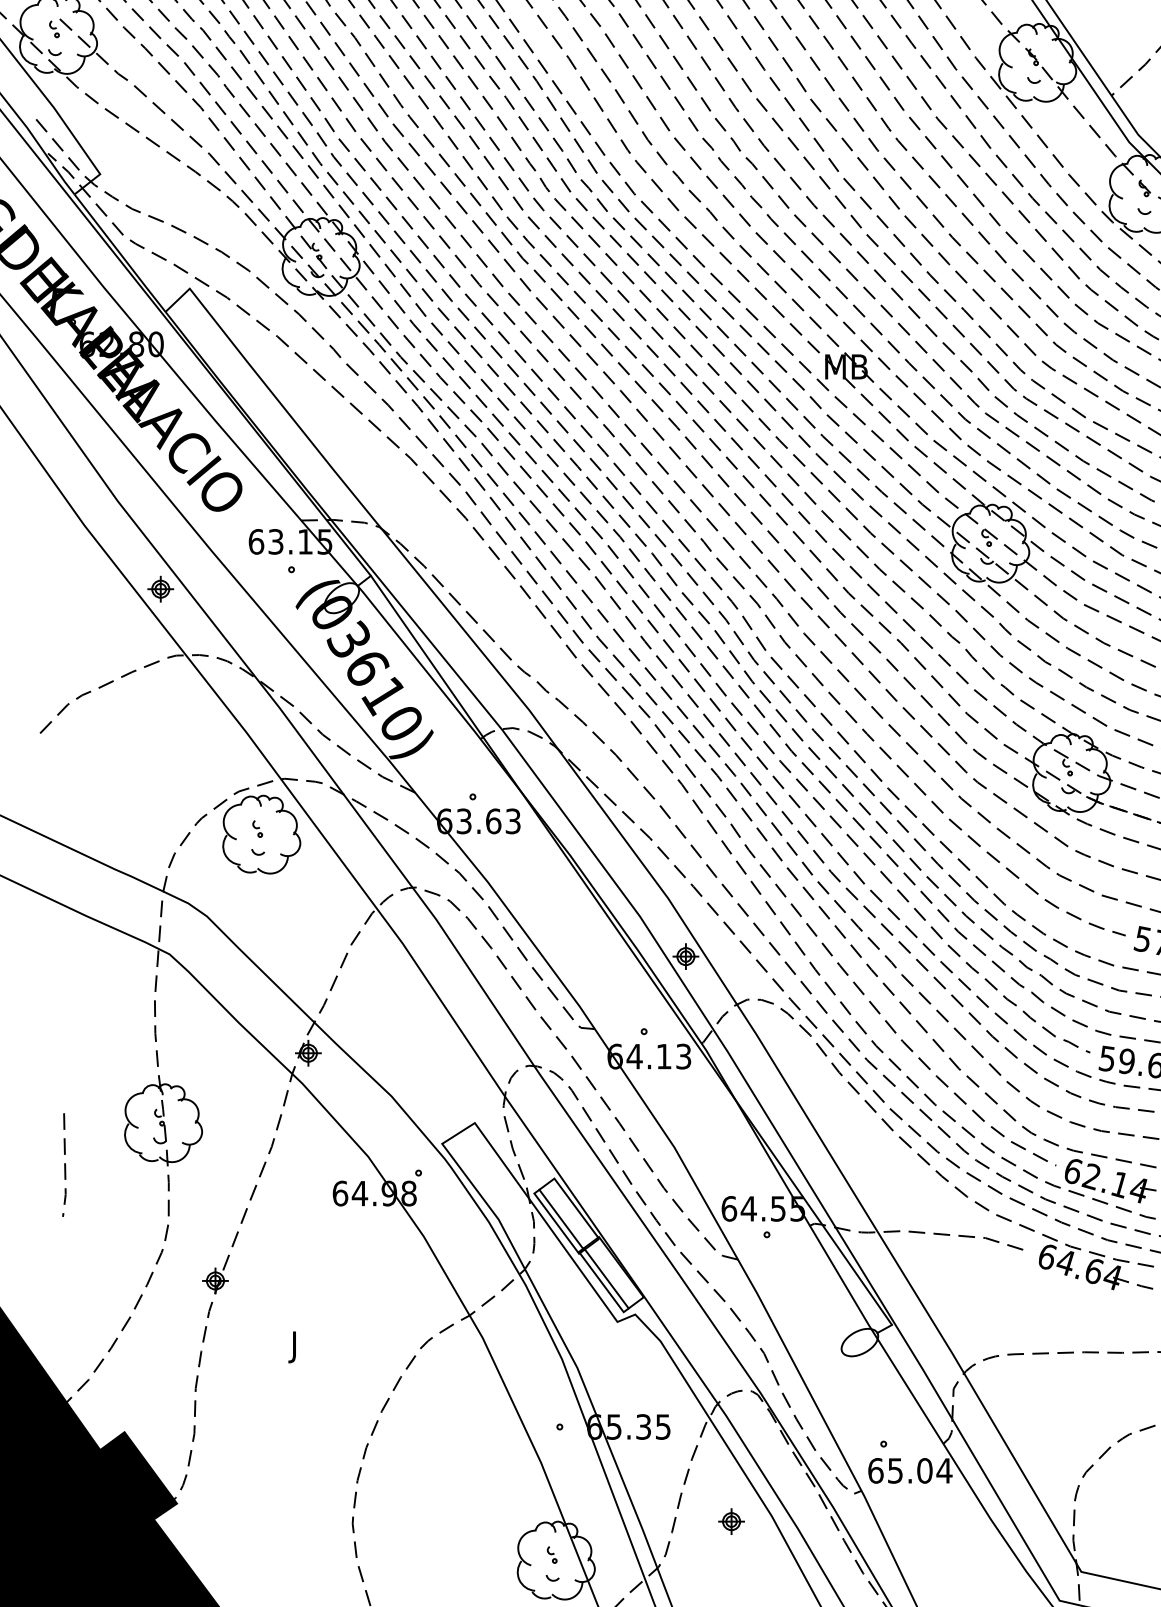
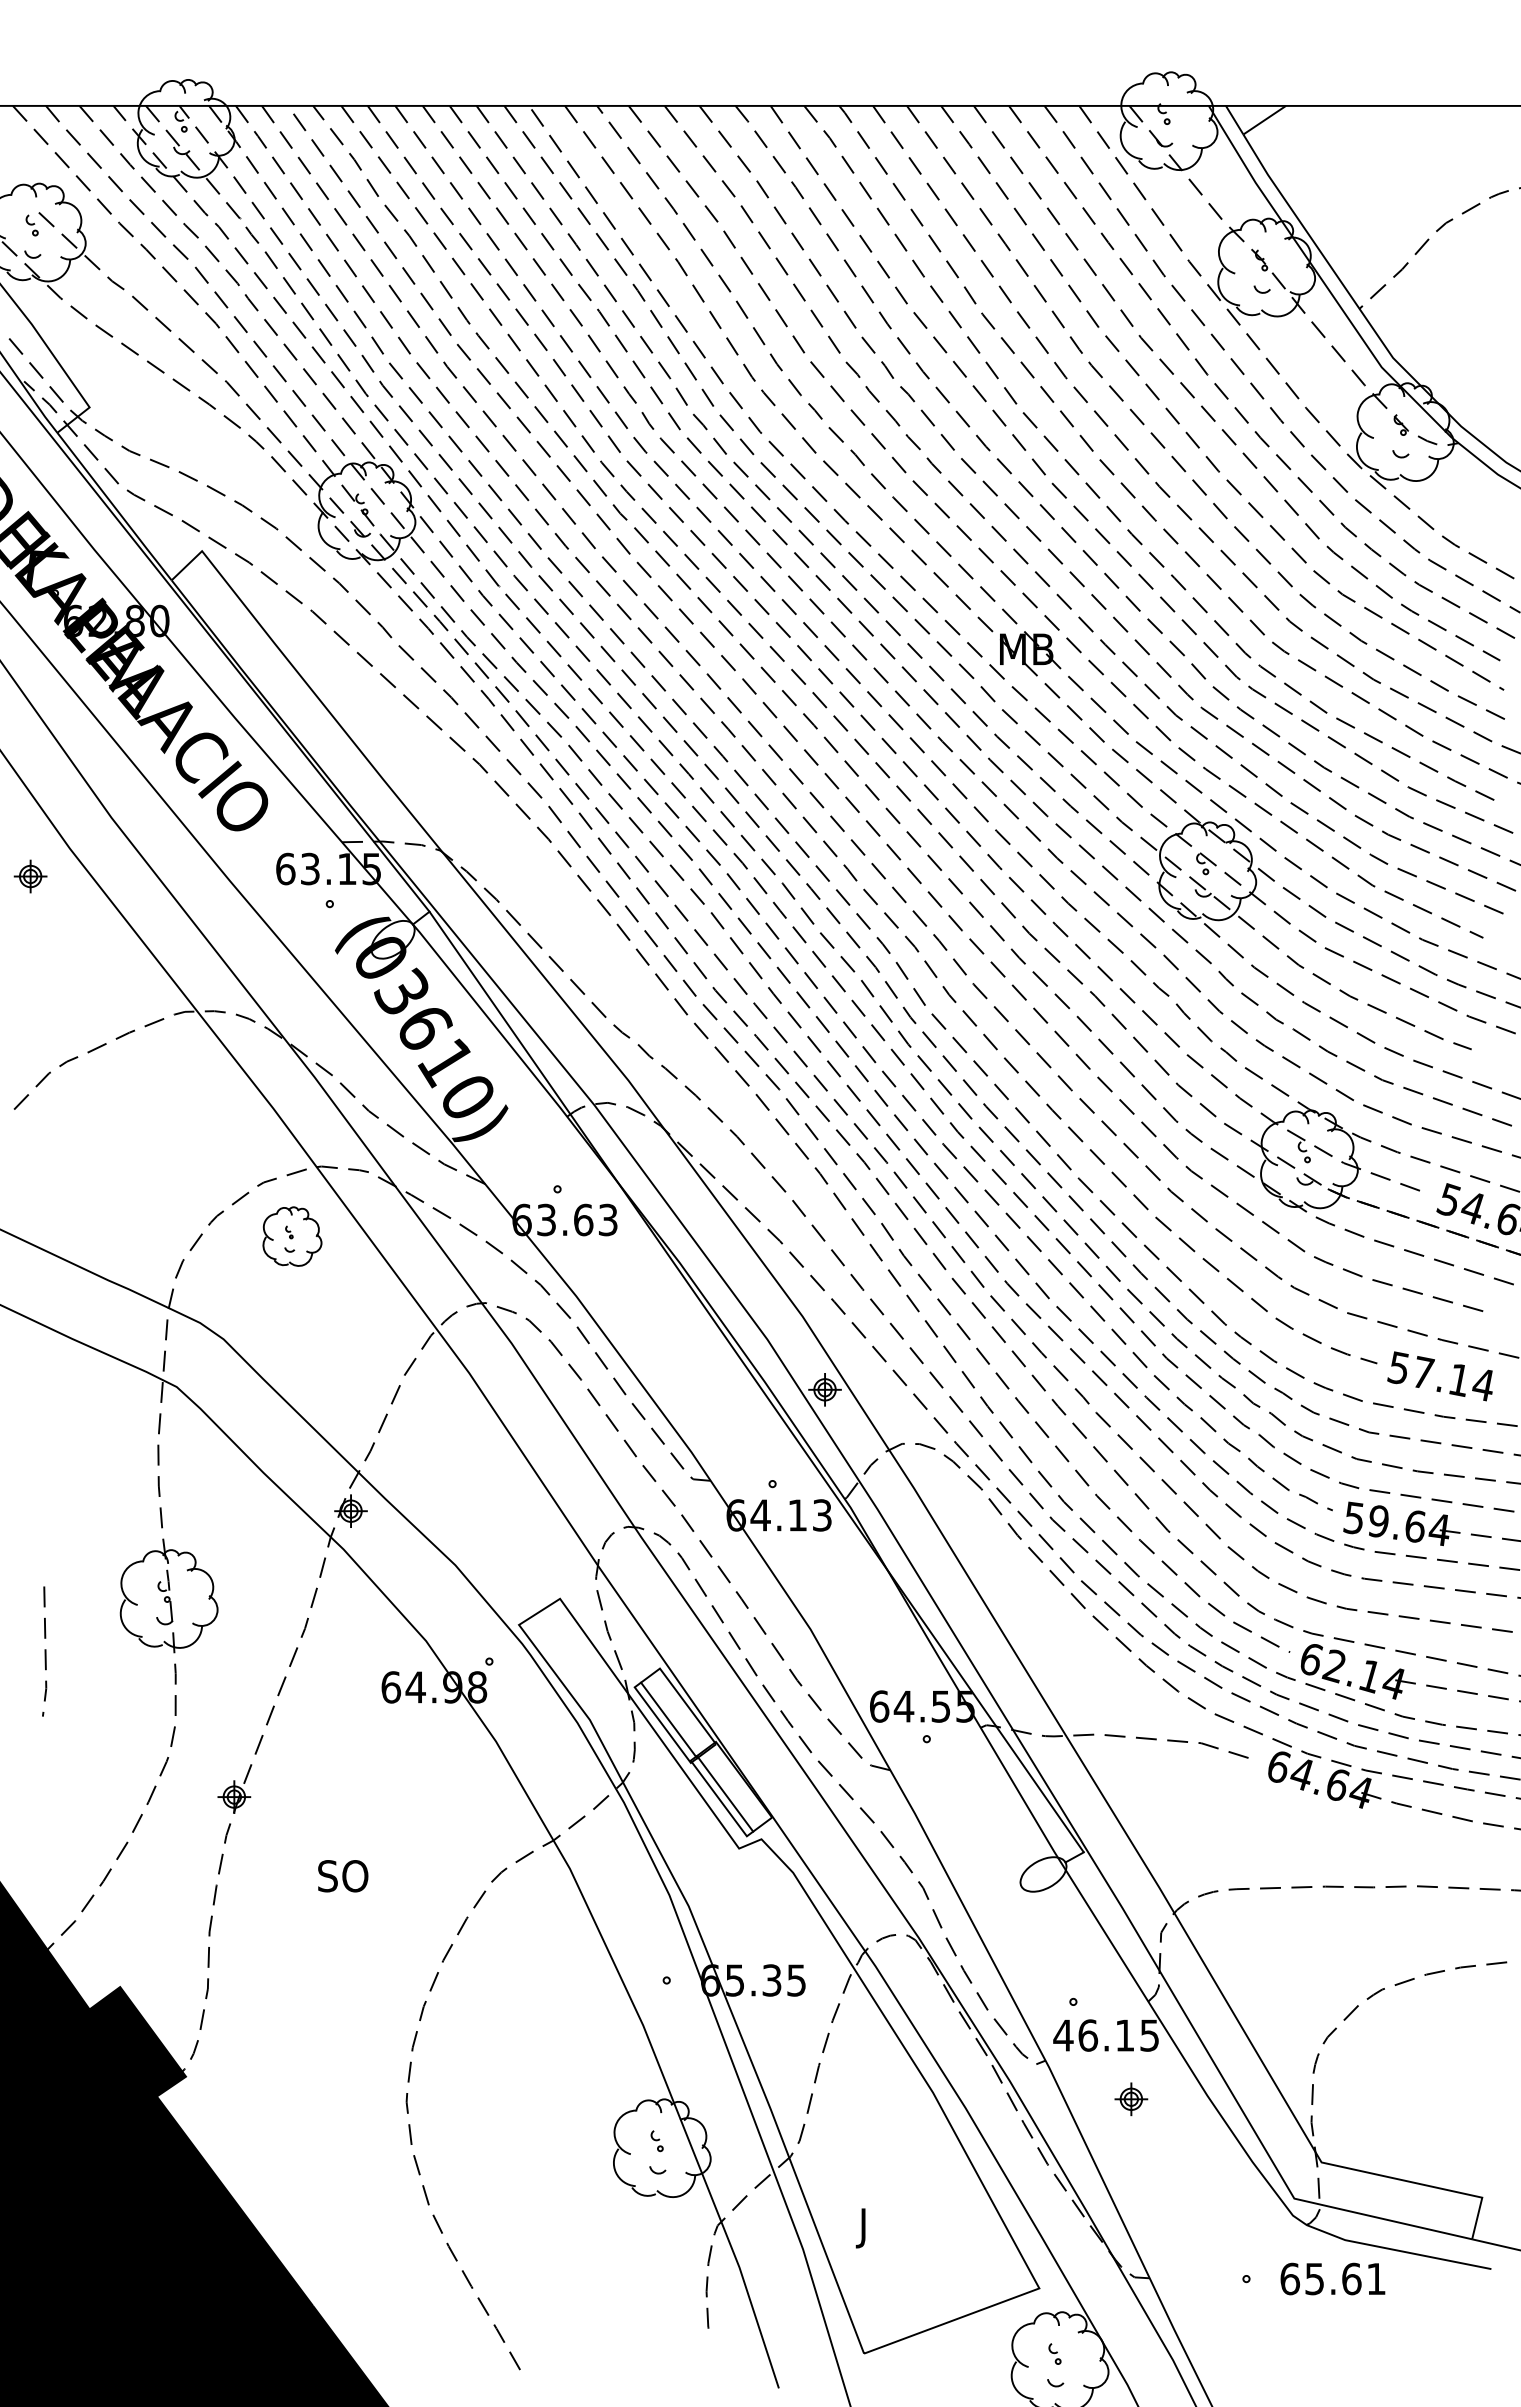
part: (160, 589) -> (30, 876), moved
part: (261, 834) -> (292, 1236), size x0.6
text: (302, 1347) -> (343, 1880), J -> SO
text: (910, 1470) -> (1106, 2035), 65.04 -> 46.15
part: (731, 1521) -> (1131, 2099), moved

